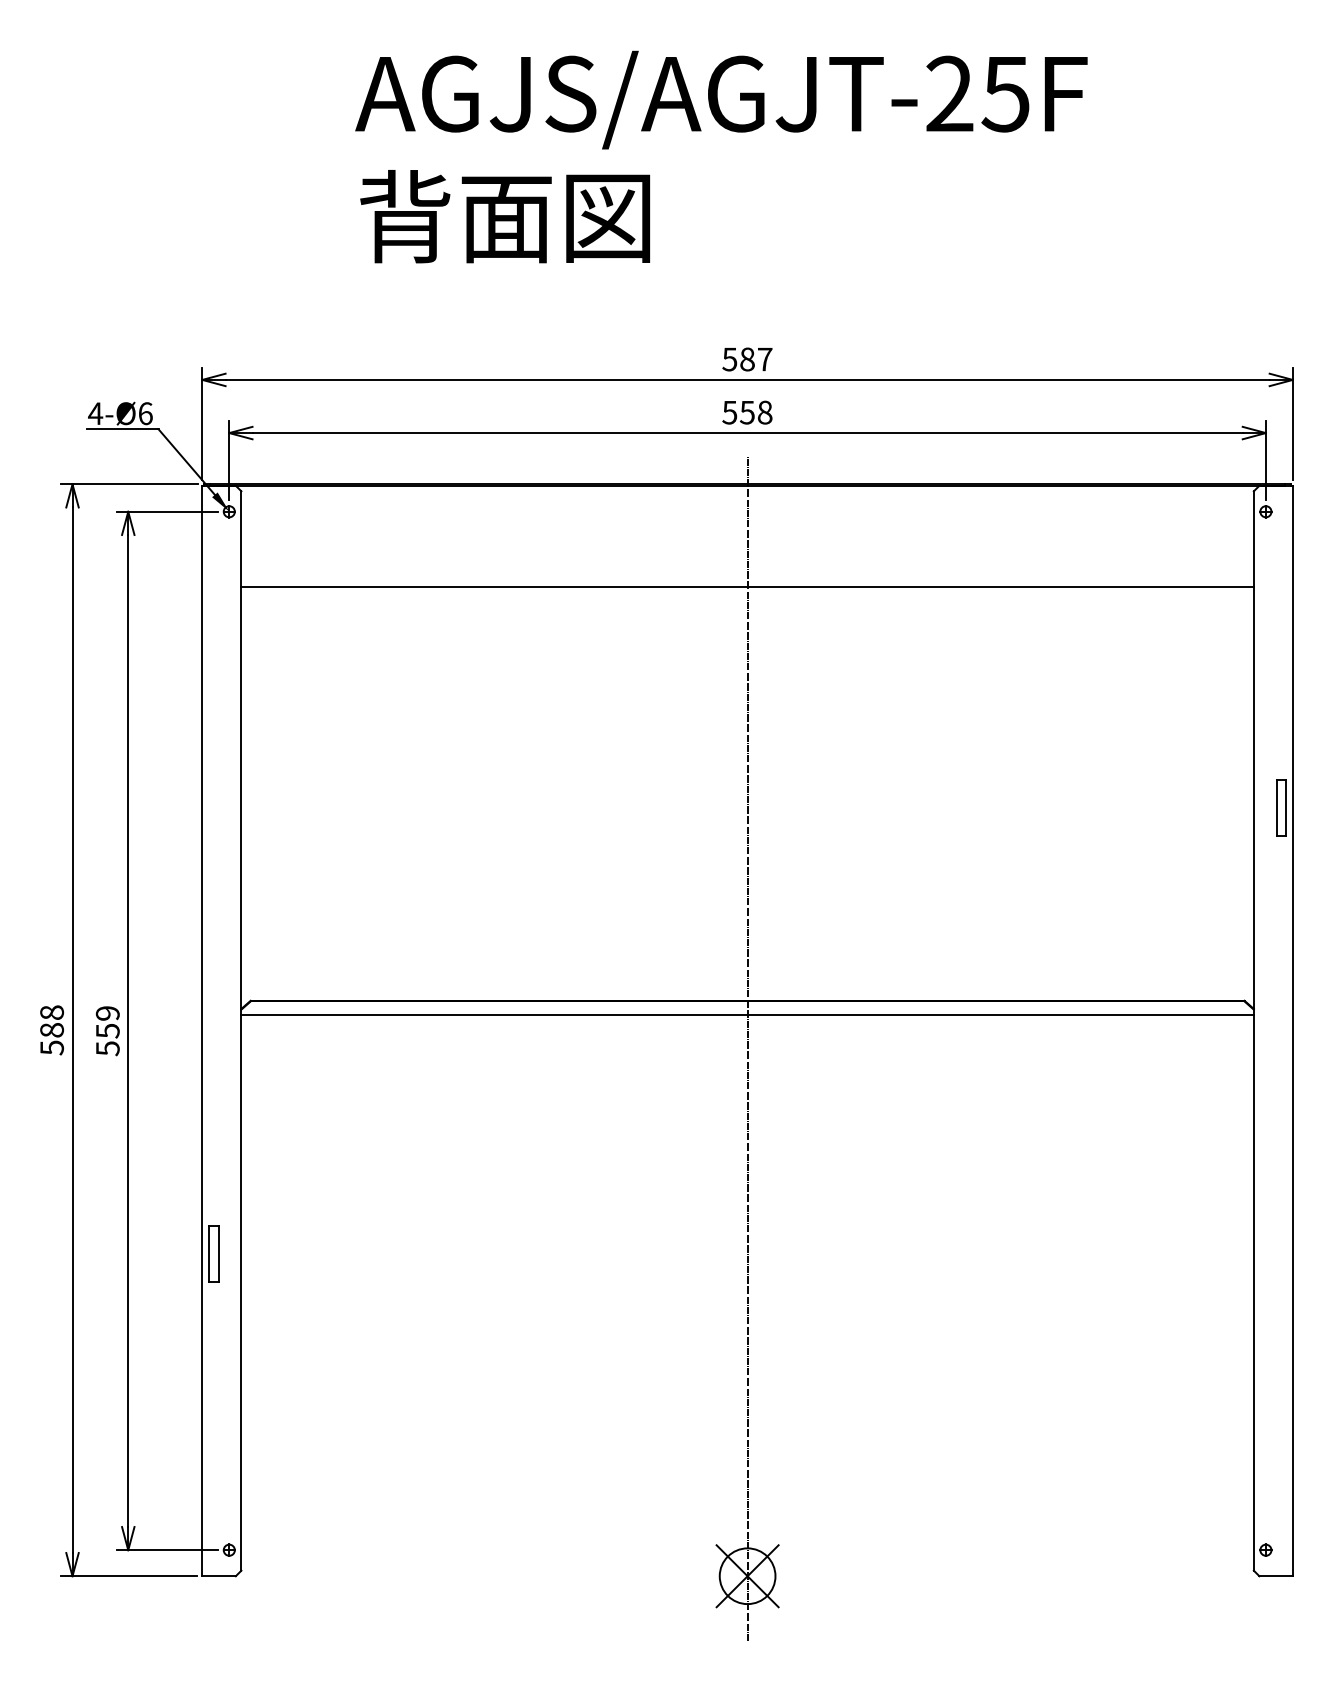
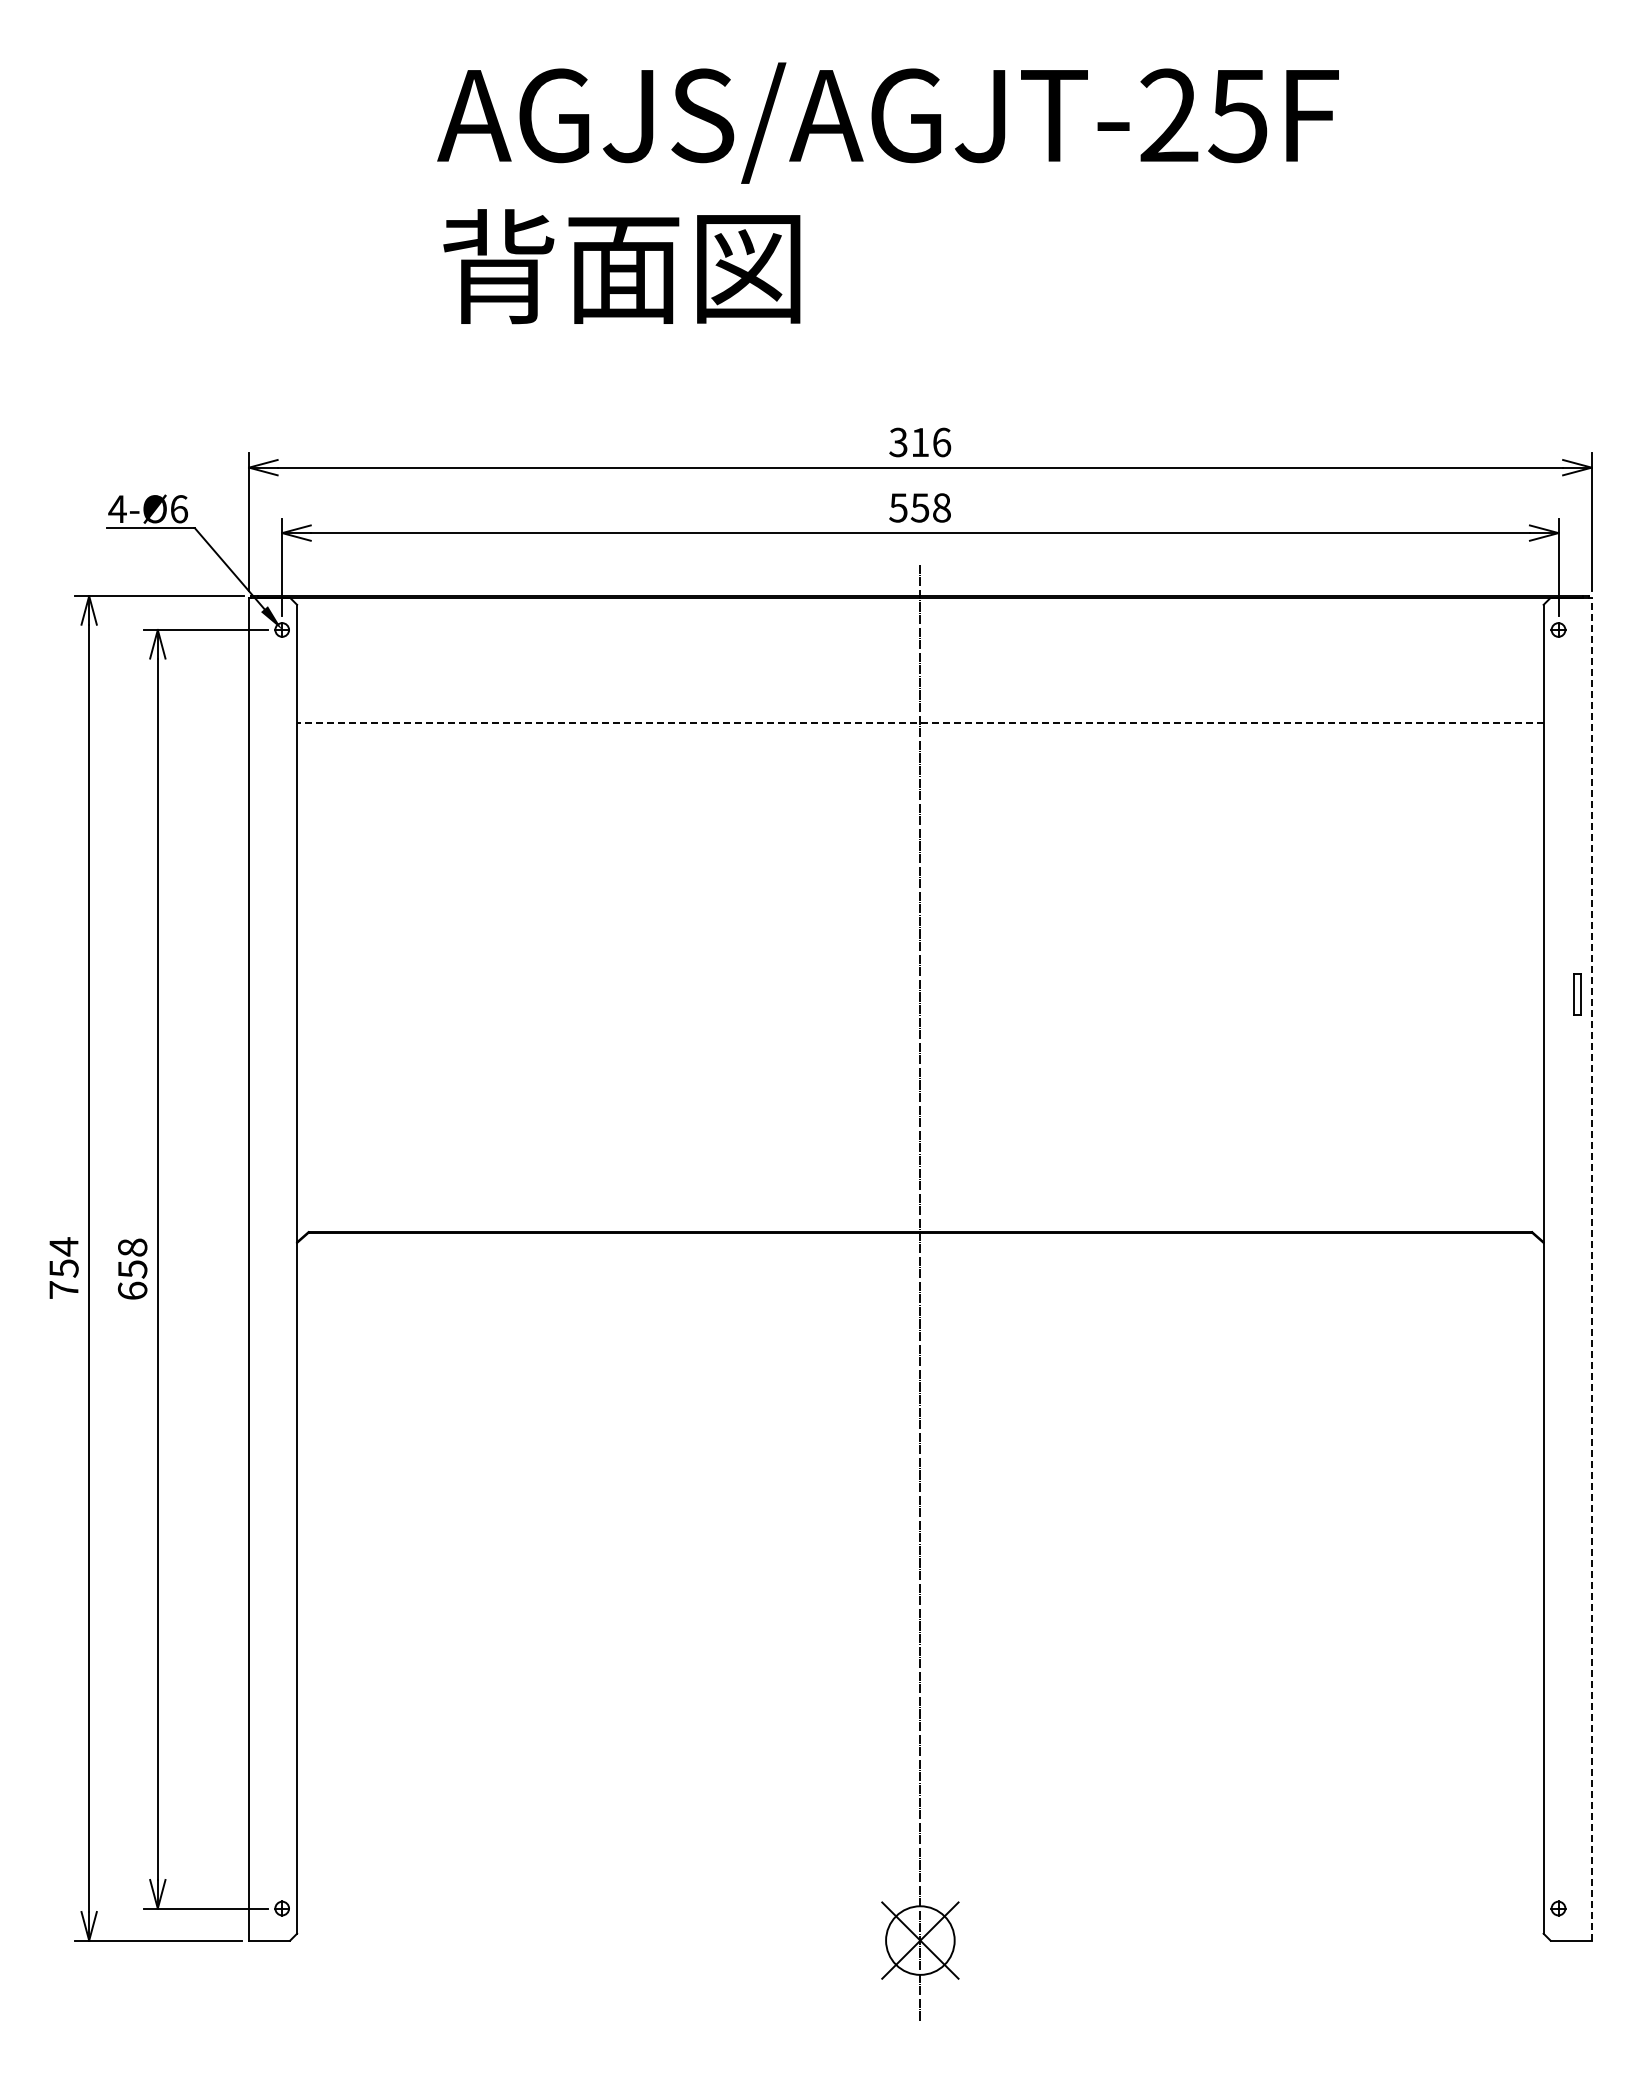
text: (747, 359) -> (920, 442), 587 -> 316
line: (746, 587) -> (919, 723), solid -> dashed
part: (1281, 807) -> (1577, 994), size x0.6
line: (747, 1014) -> (920, 1249), removed
text: (51, 1030) -> (63, 1268), 588 -> 754
line: (1292, 1030) -> (1591, 1268), solid -> dashed
text: (107, 1031) -> (132, 1269), 559 -> 658
part: (214, 1253) -> (263, 1543), removed

